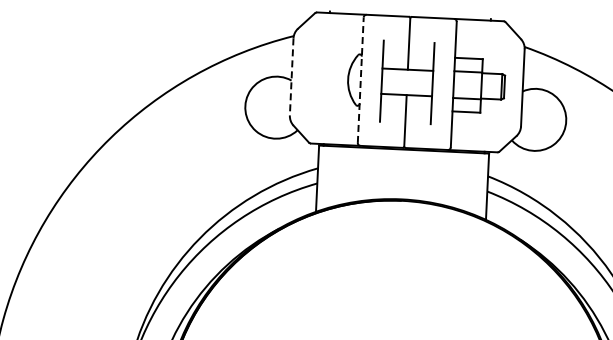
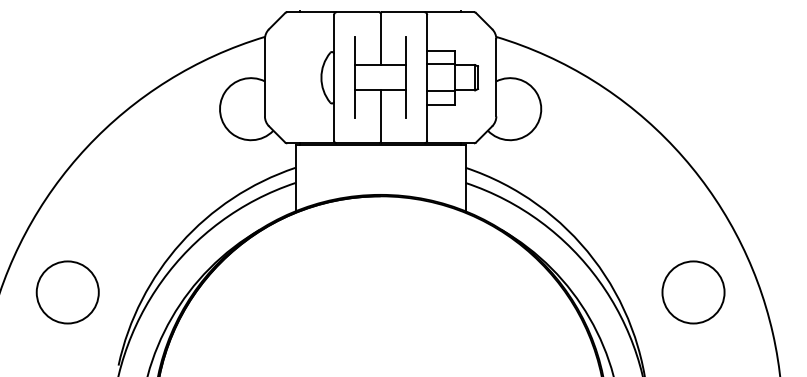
line: (291, 76) -> (264, 77), dashed -> solid
line: (361, 79) -> (334, 77), dashed -> solid
circle: (84, 282) -> (67, 292), added

